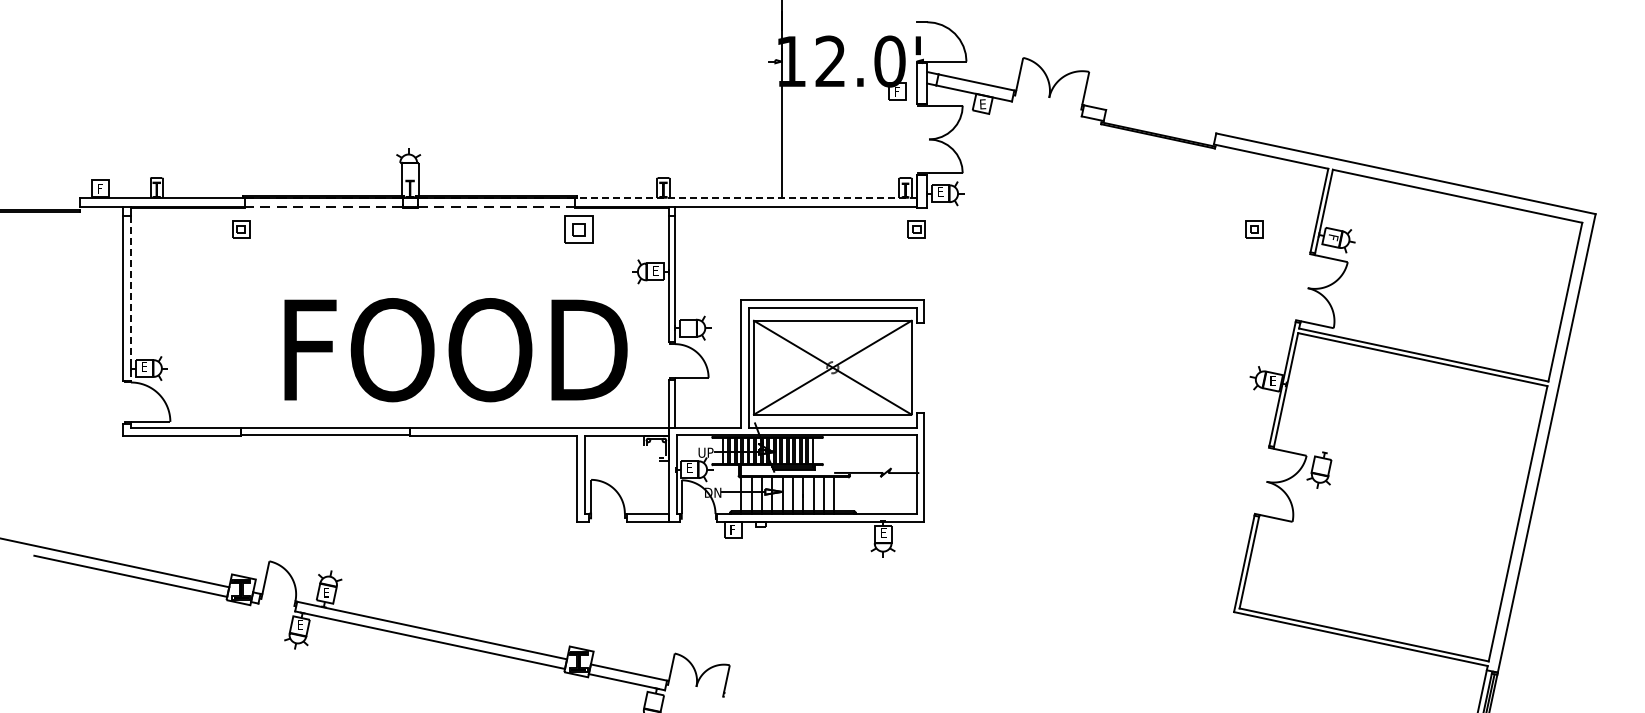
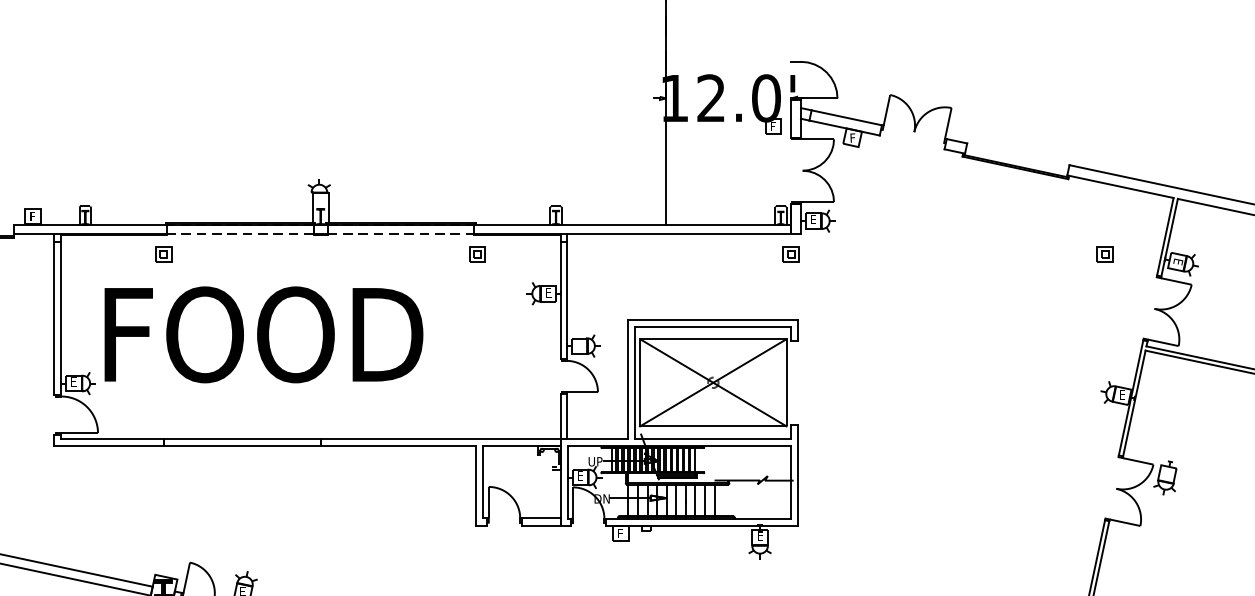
text: (983, 104) -> (853, 138), E -> F
line: (746, 197) -> (633, 224), dashed -> solid
part: (578, 229) -> (477, 254), size x0.62
text: (1333, 237) -> (1178, 261), F -> E
line: (130, 299) -> (60, 319), dashed -> solid
text: (455, 350) -> (263, 335), moved

